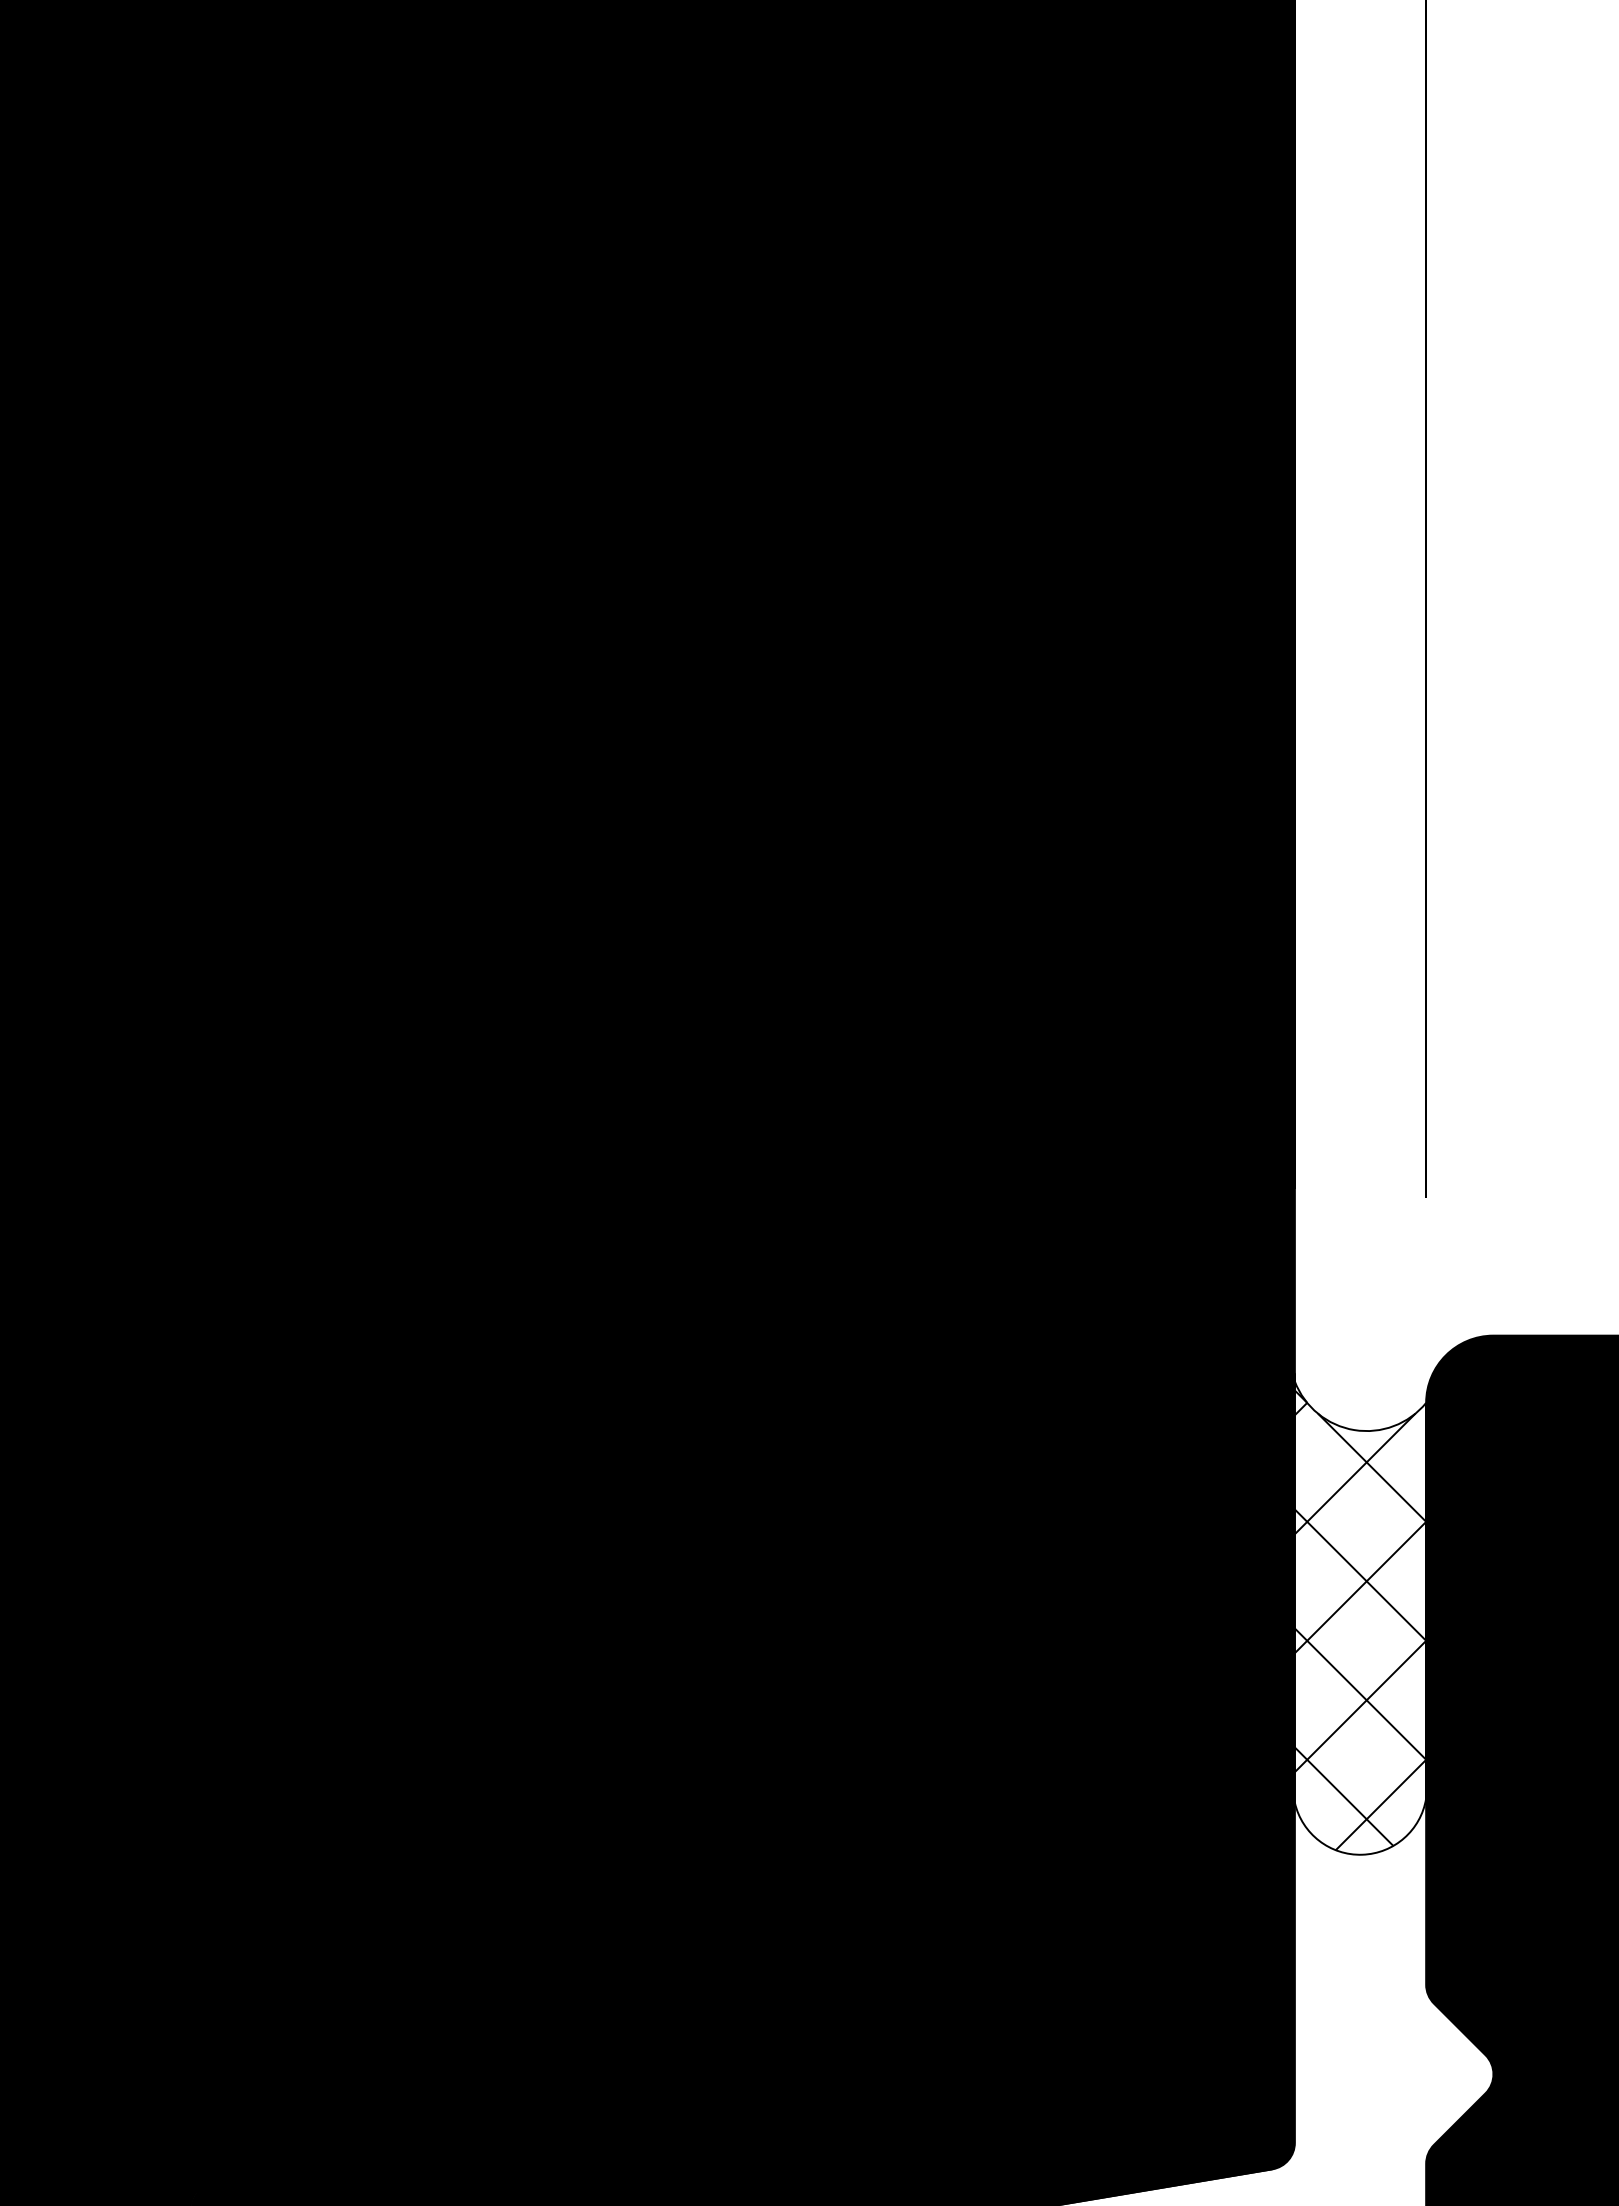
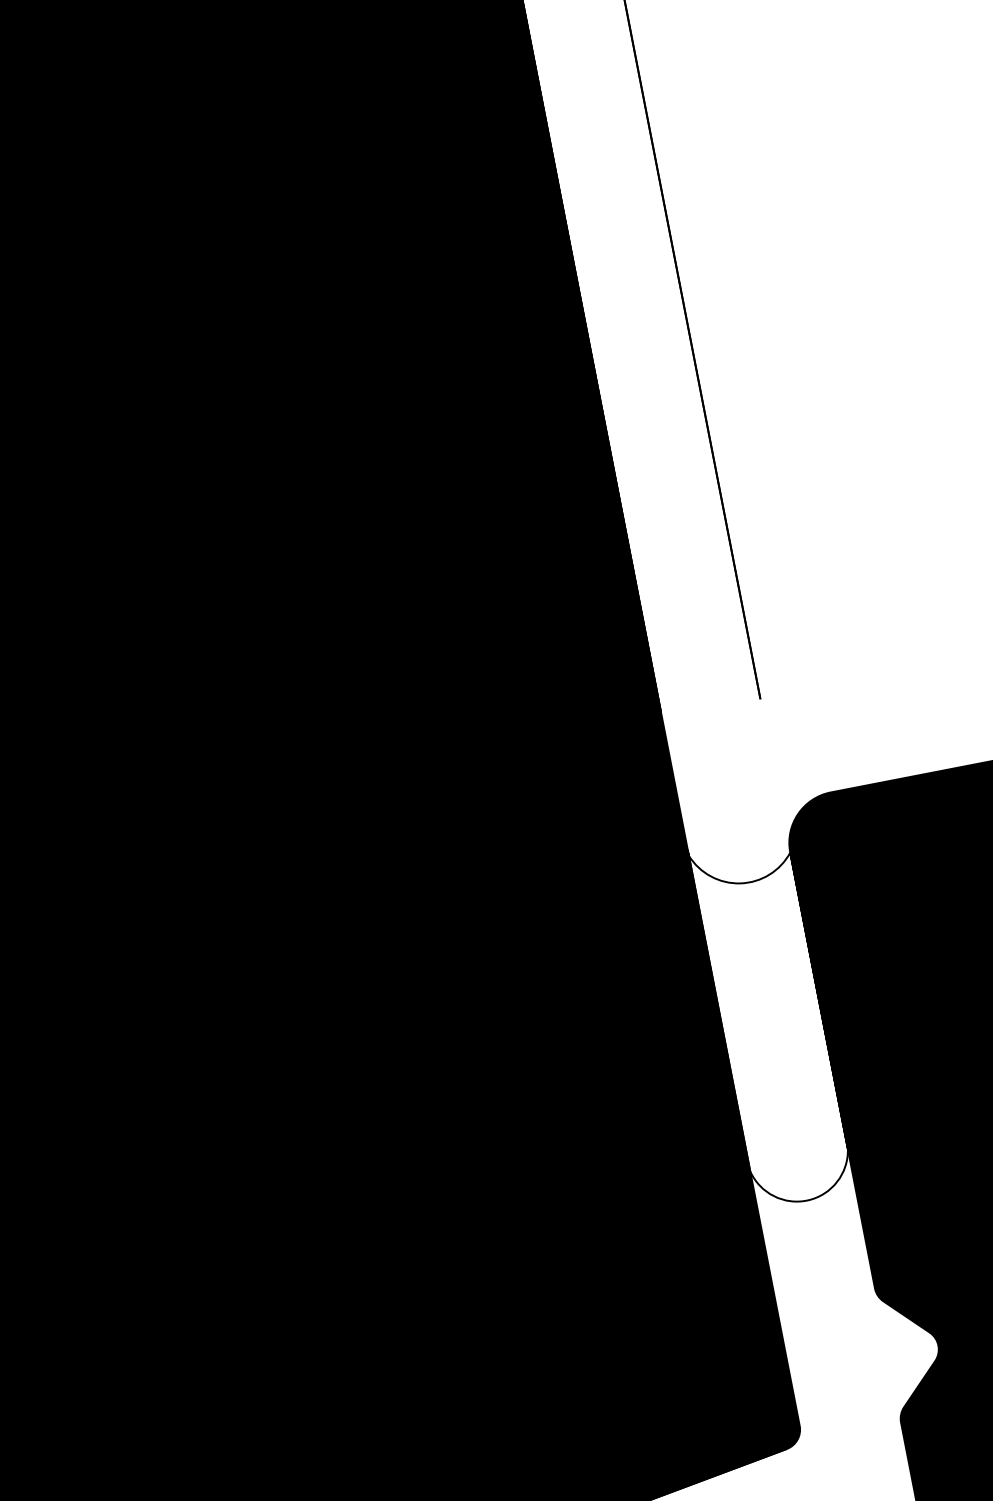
hatch: (1360, 1620) -> (772, 1025), removed

